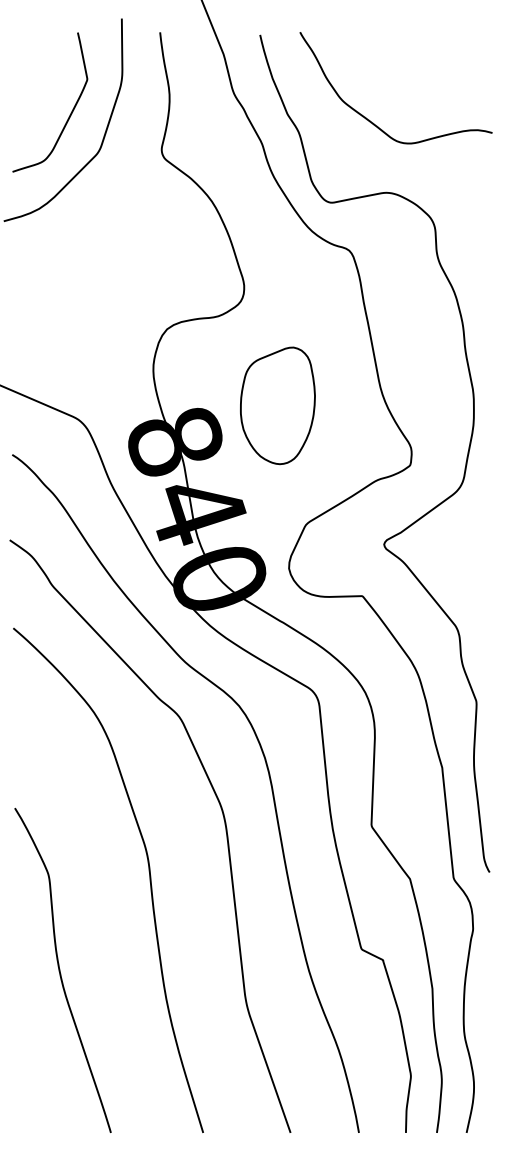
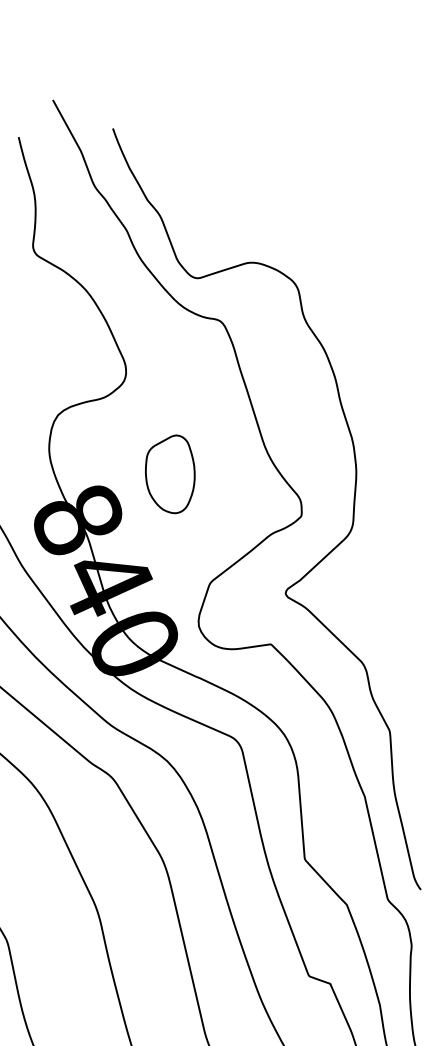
curve: (369, 119) -> (224, 195), removed
part: (277, 405) -> (170, 474), size x0.7

